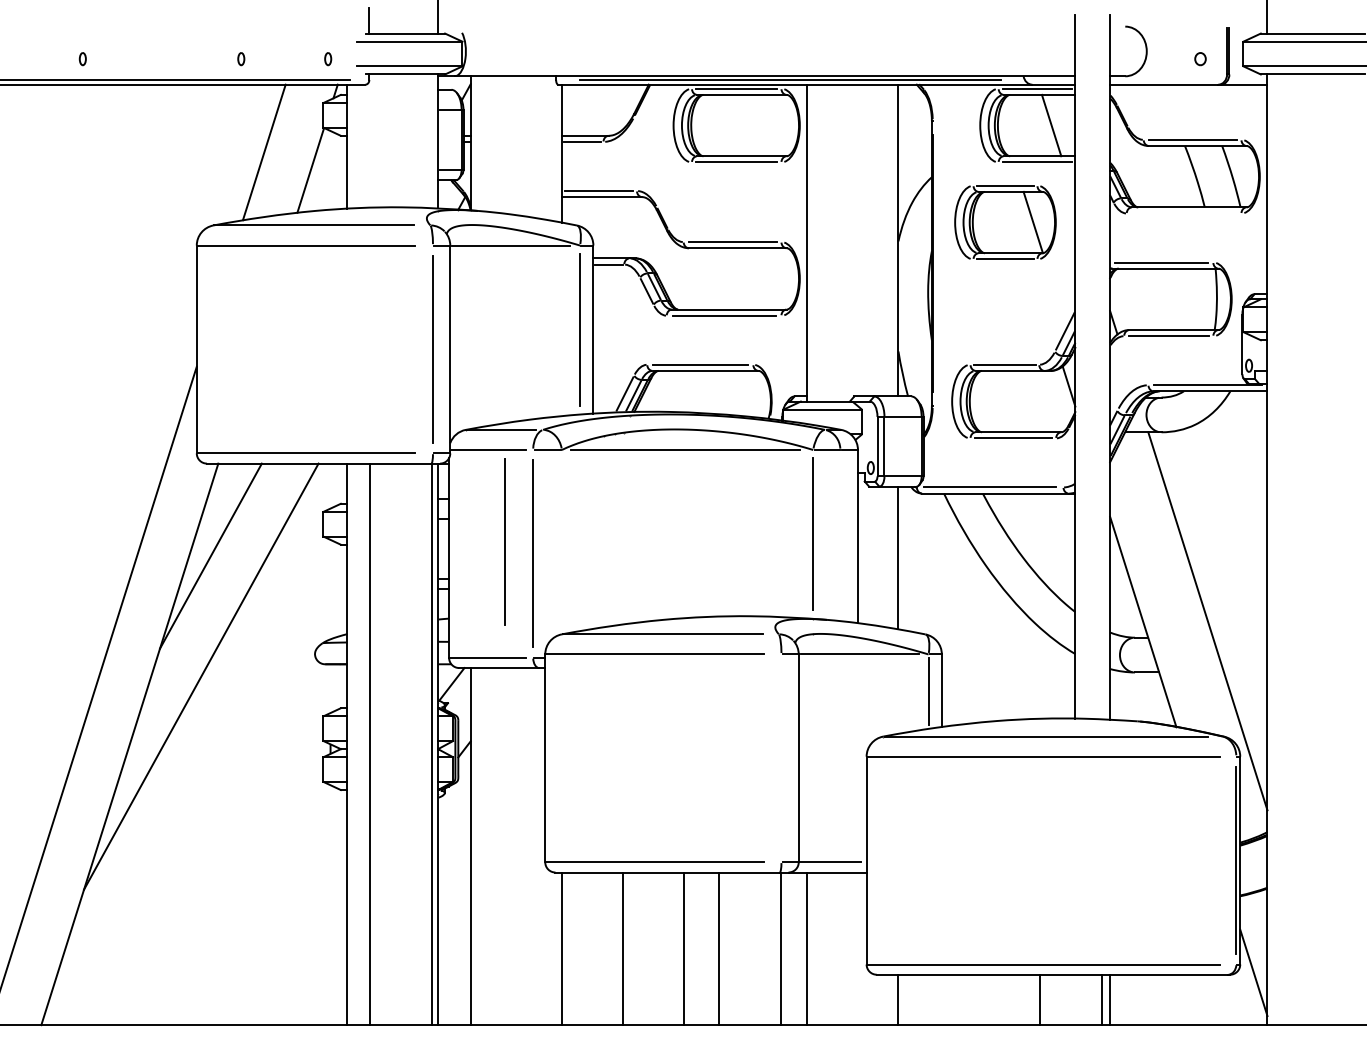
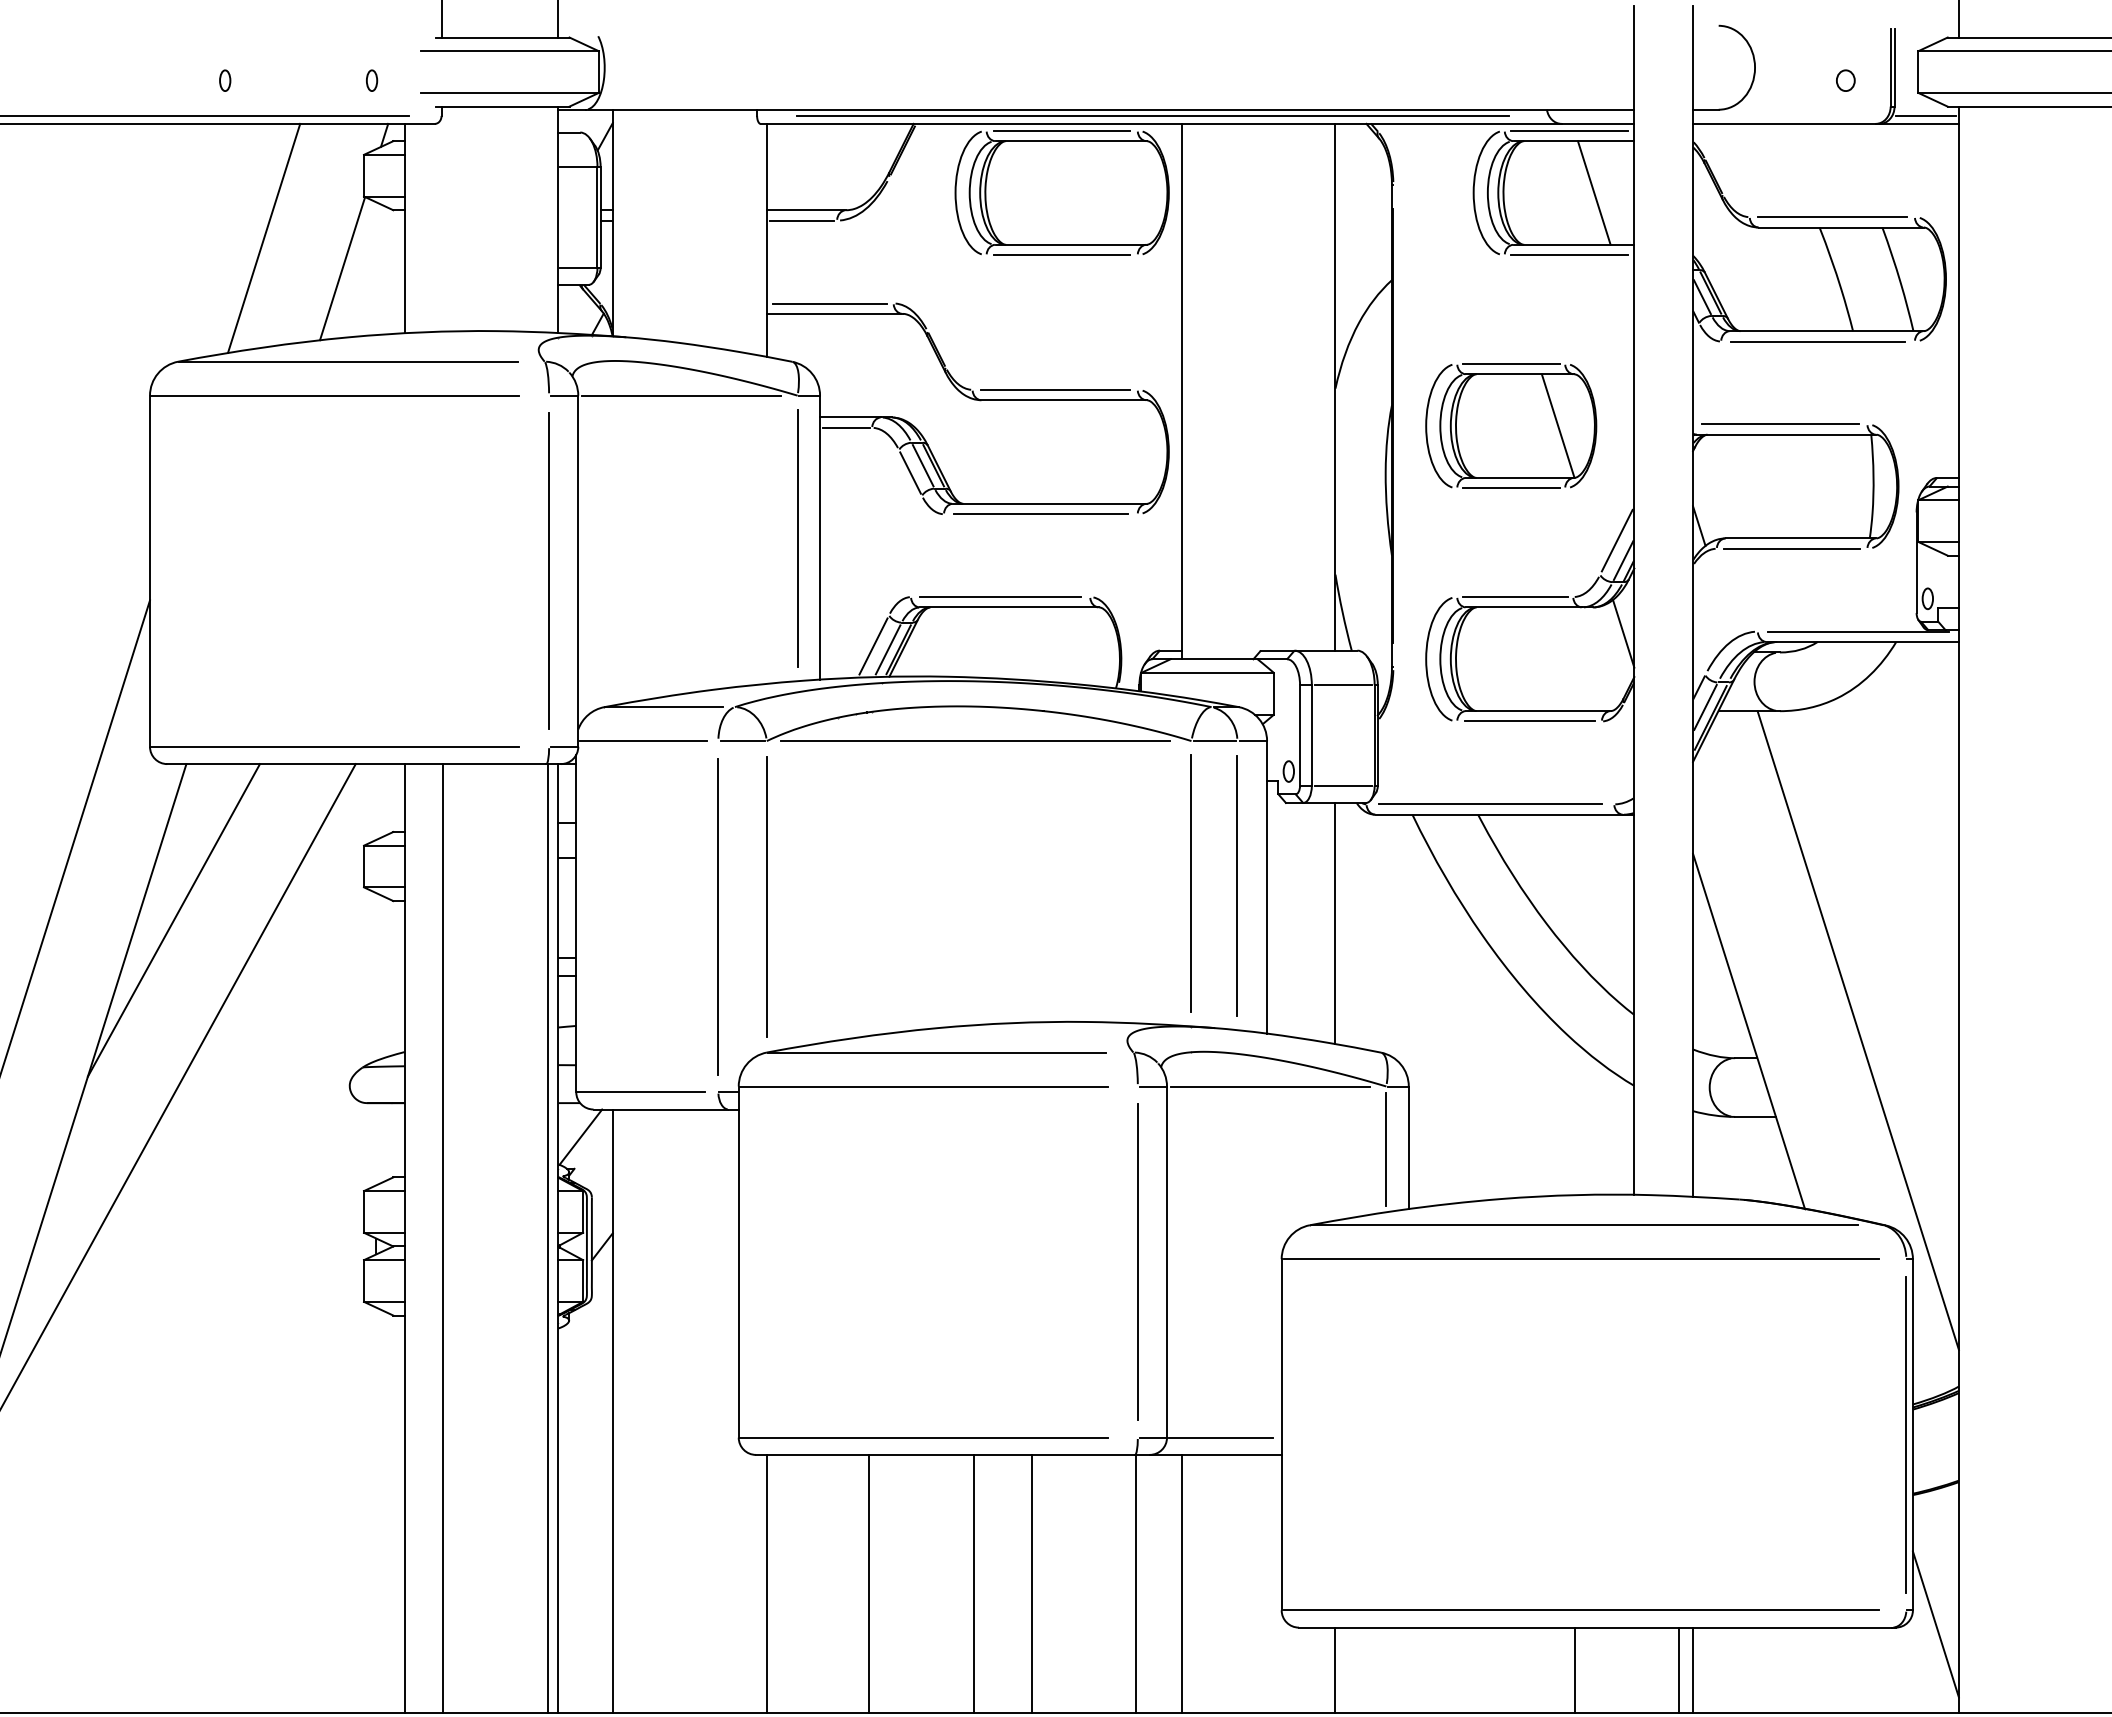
line: (1247, 79) -> (1925, 115), added
line: (1183, 213) -> (1817, 341), added
part: (1005, 222) -> (1511, 425), moved
line: (840, 535) -> (1237, 885), added
line: (504, 541) -> (766, 895), moved
line: (780, 758) -> (1136, 1262), added

